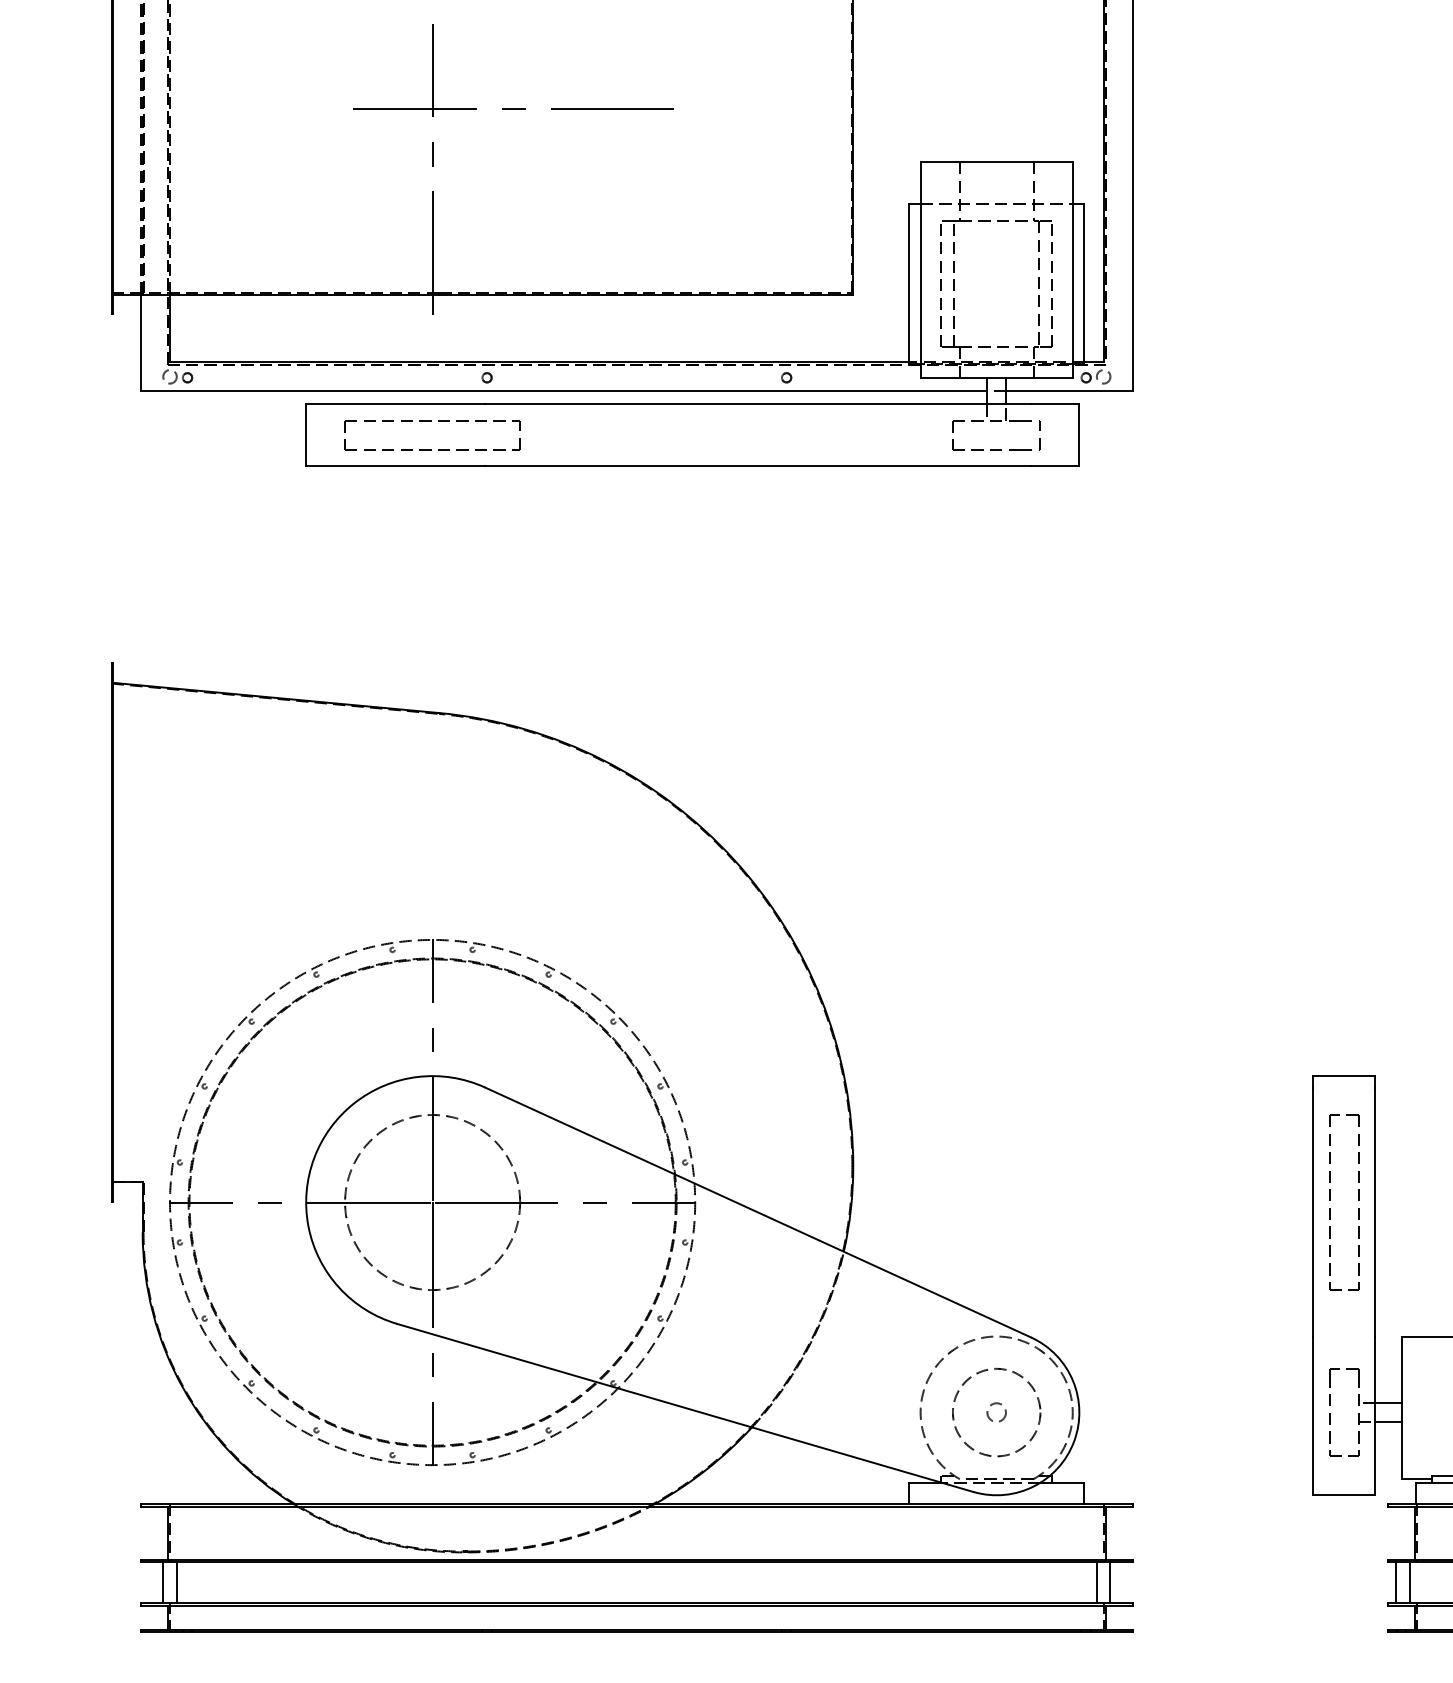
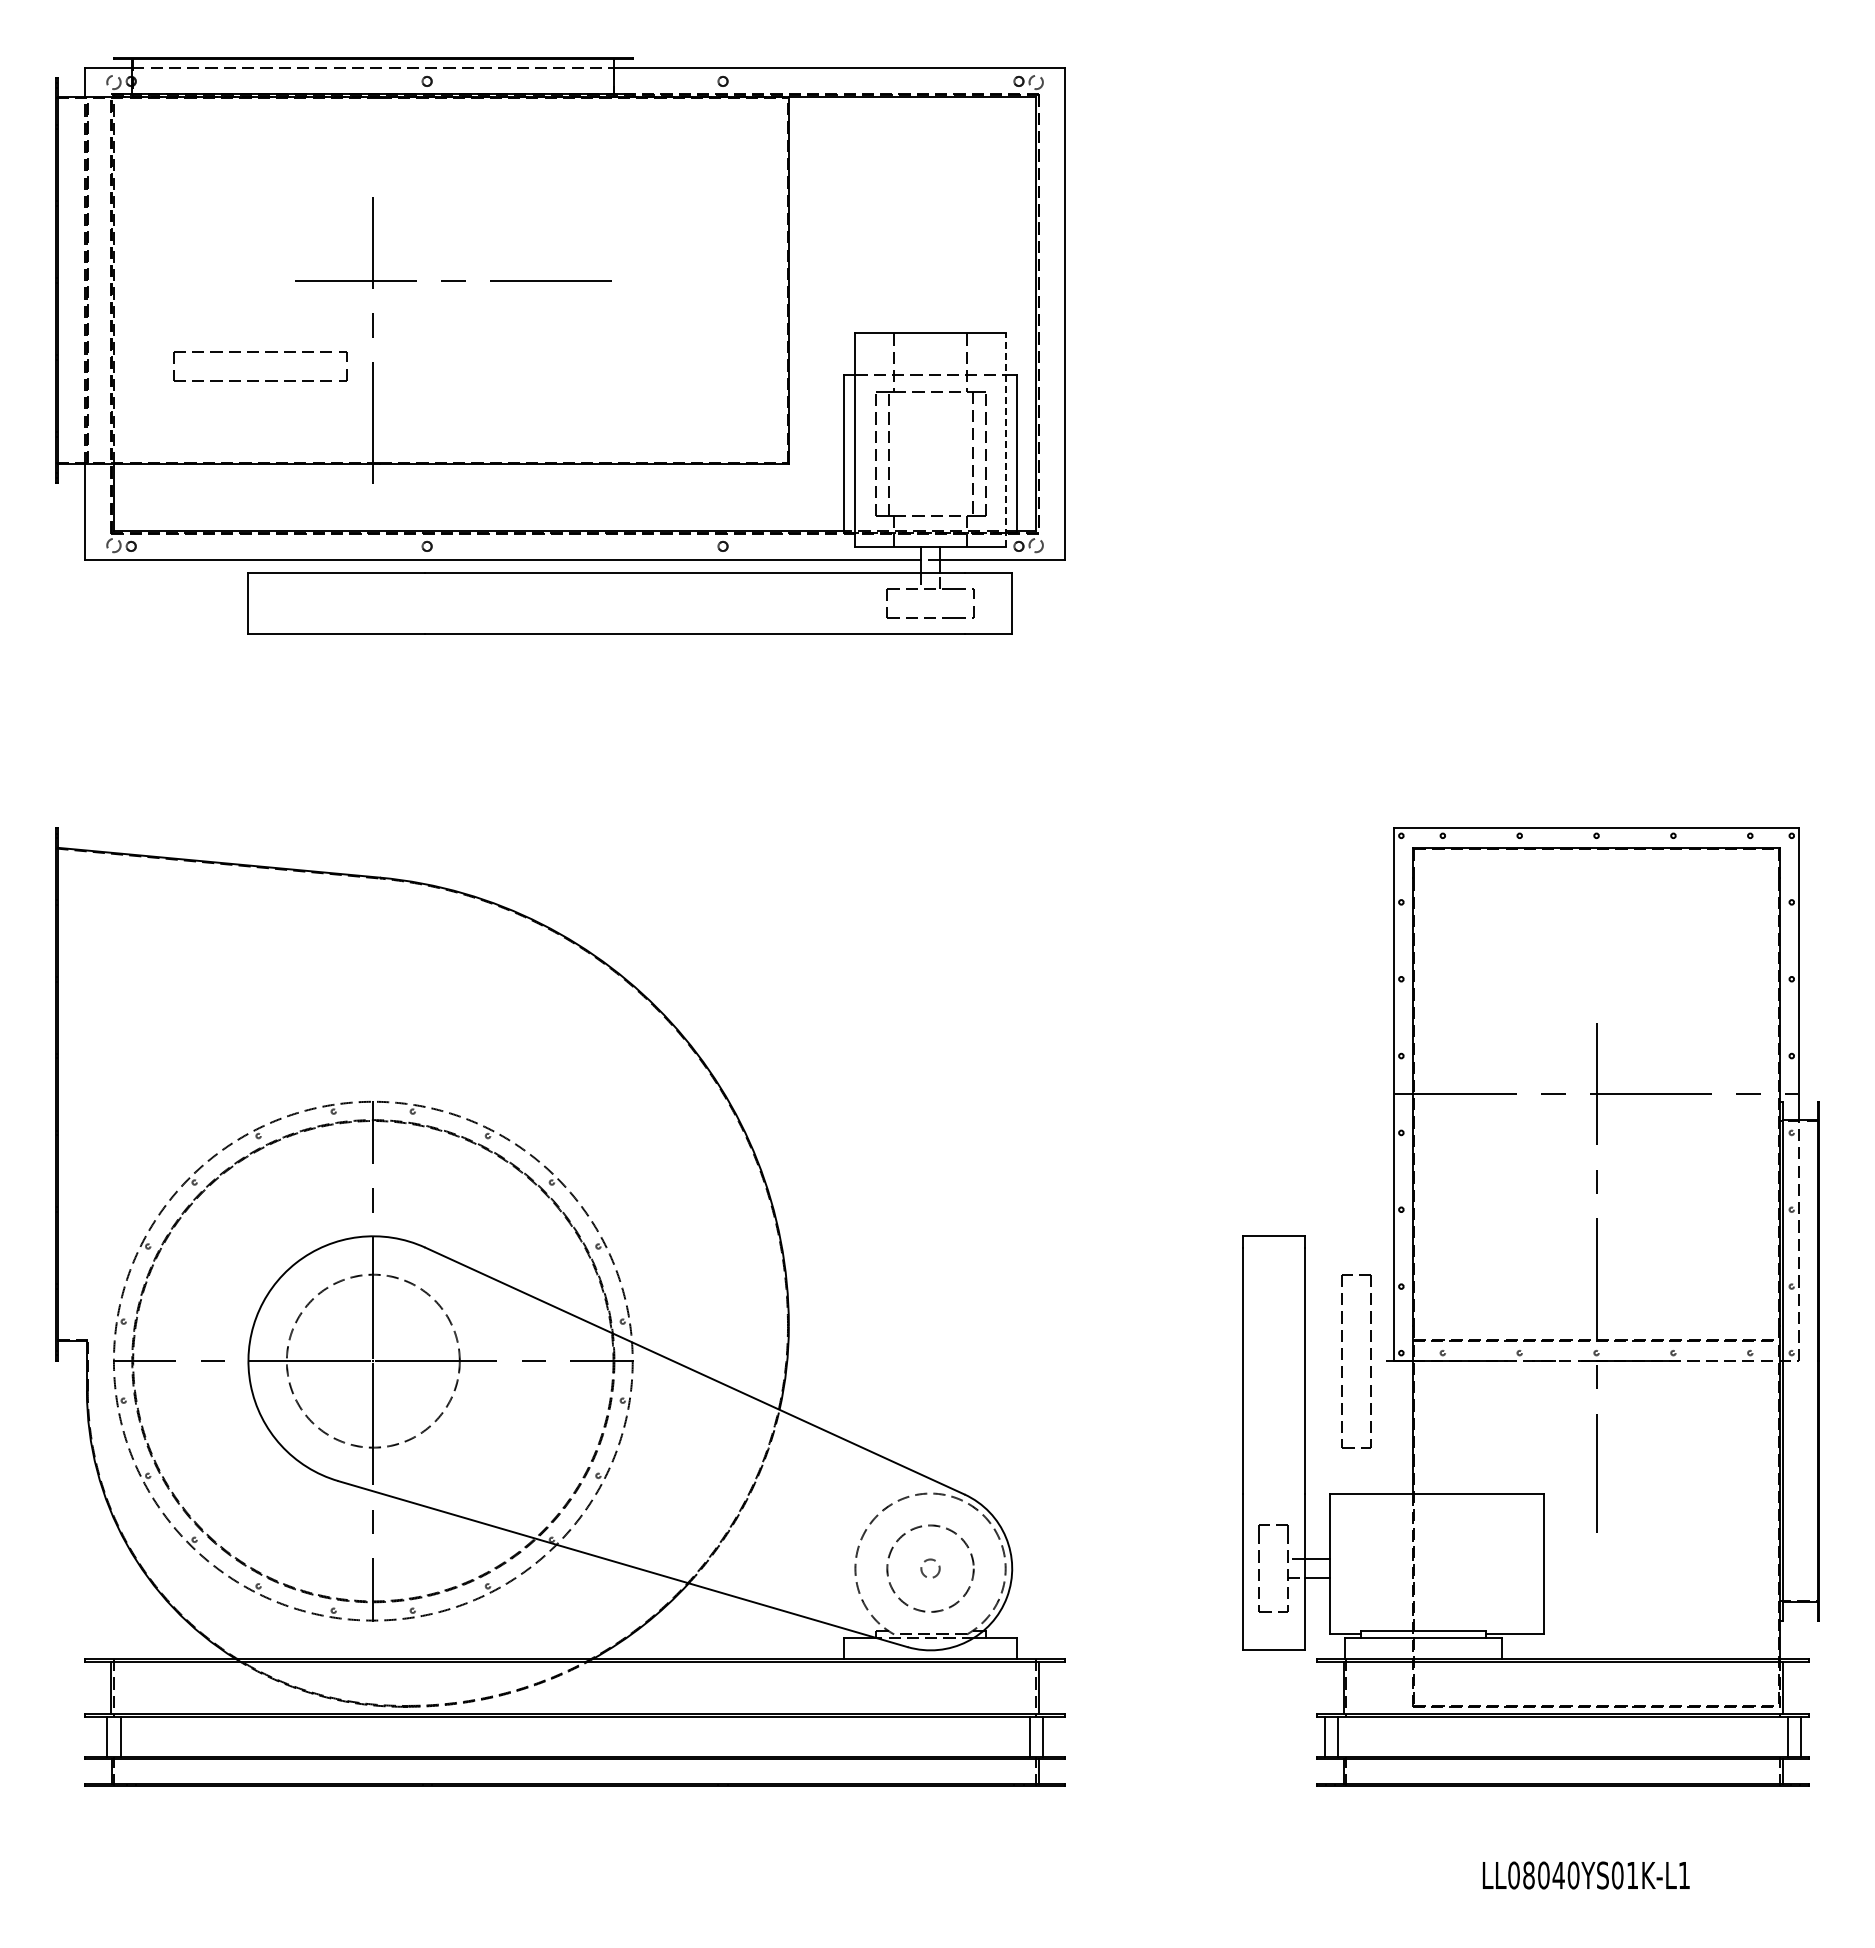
line: (1072, 270) -> (1005, 440), solid -> dashed
part: (430, 421) -> (258, 352), moved
part: (1329, 1200) -> (1342, 1359), moved

